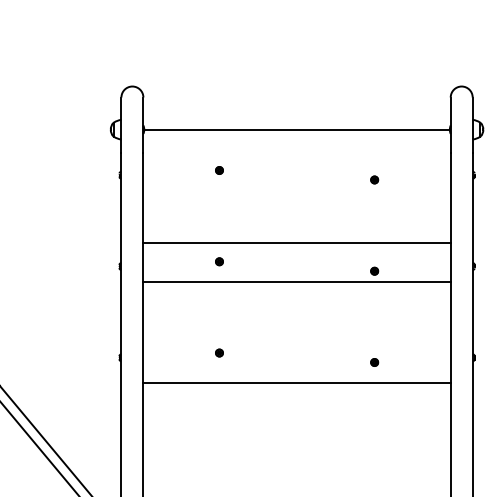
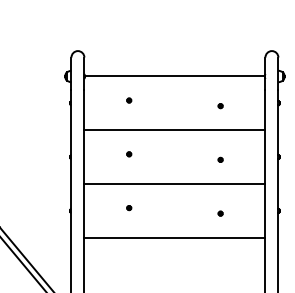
line: (296, 243) -> (174, 130), moved
line: (296, 282) -> (174, 184), moved
line: (296, 382) -> (174, 237), moved

